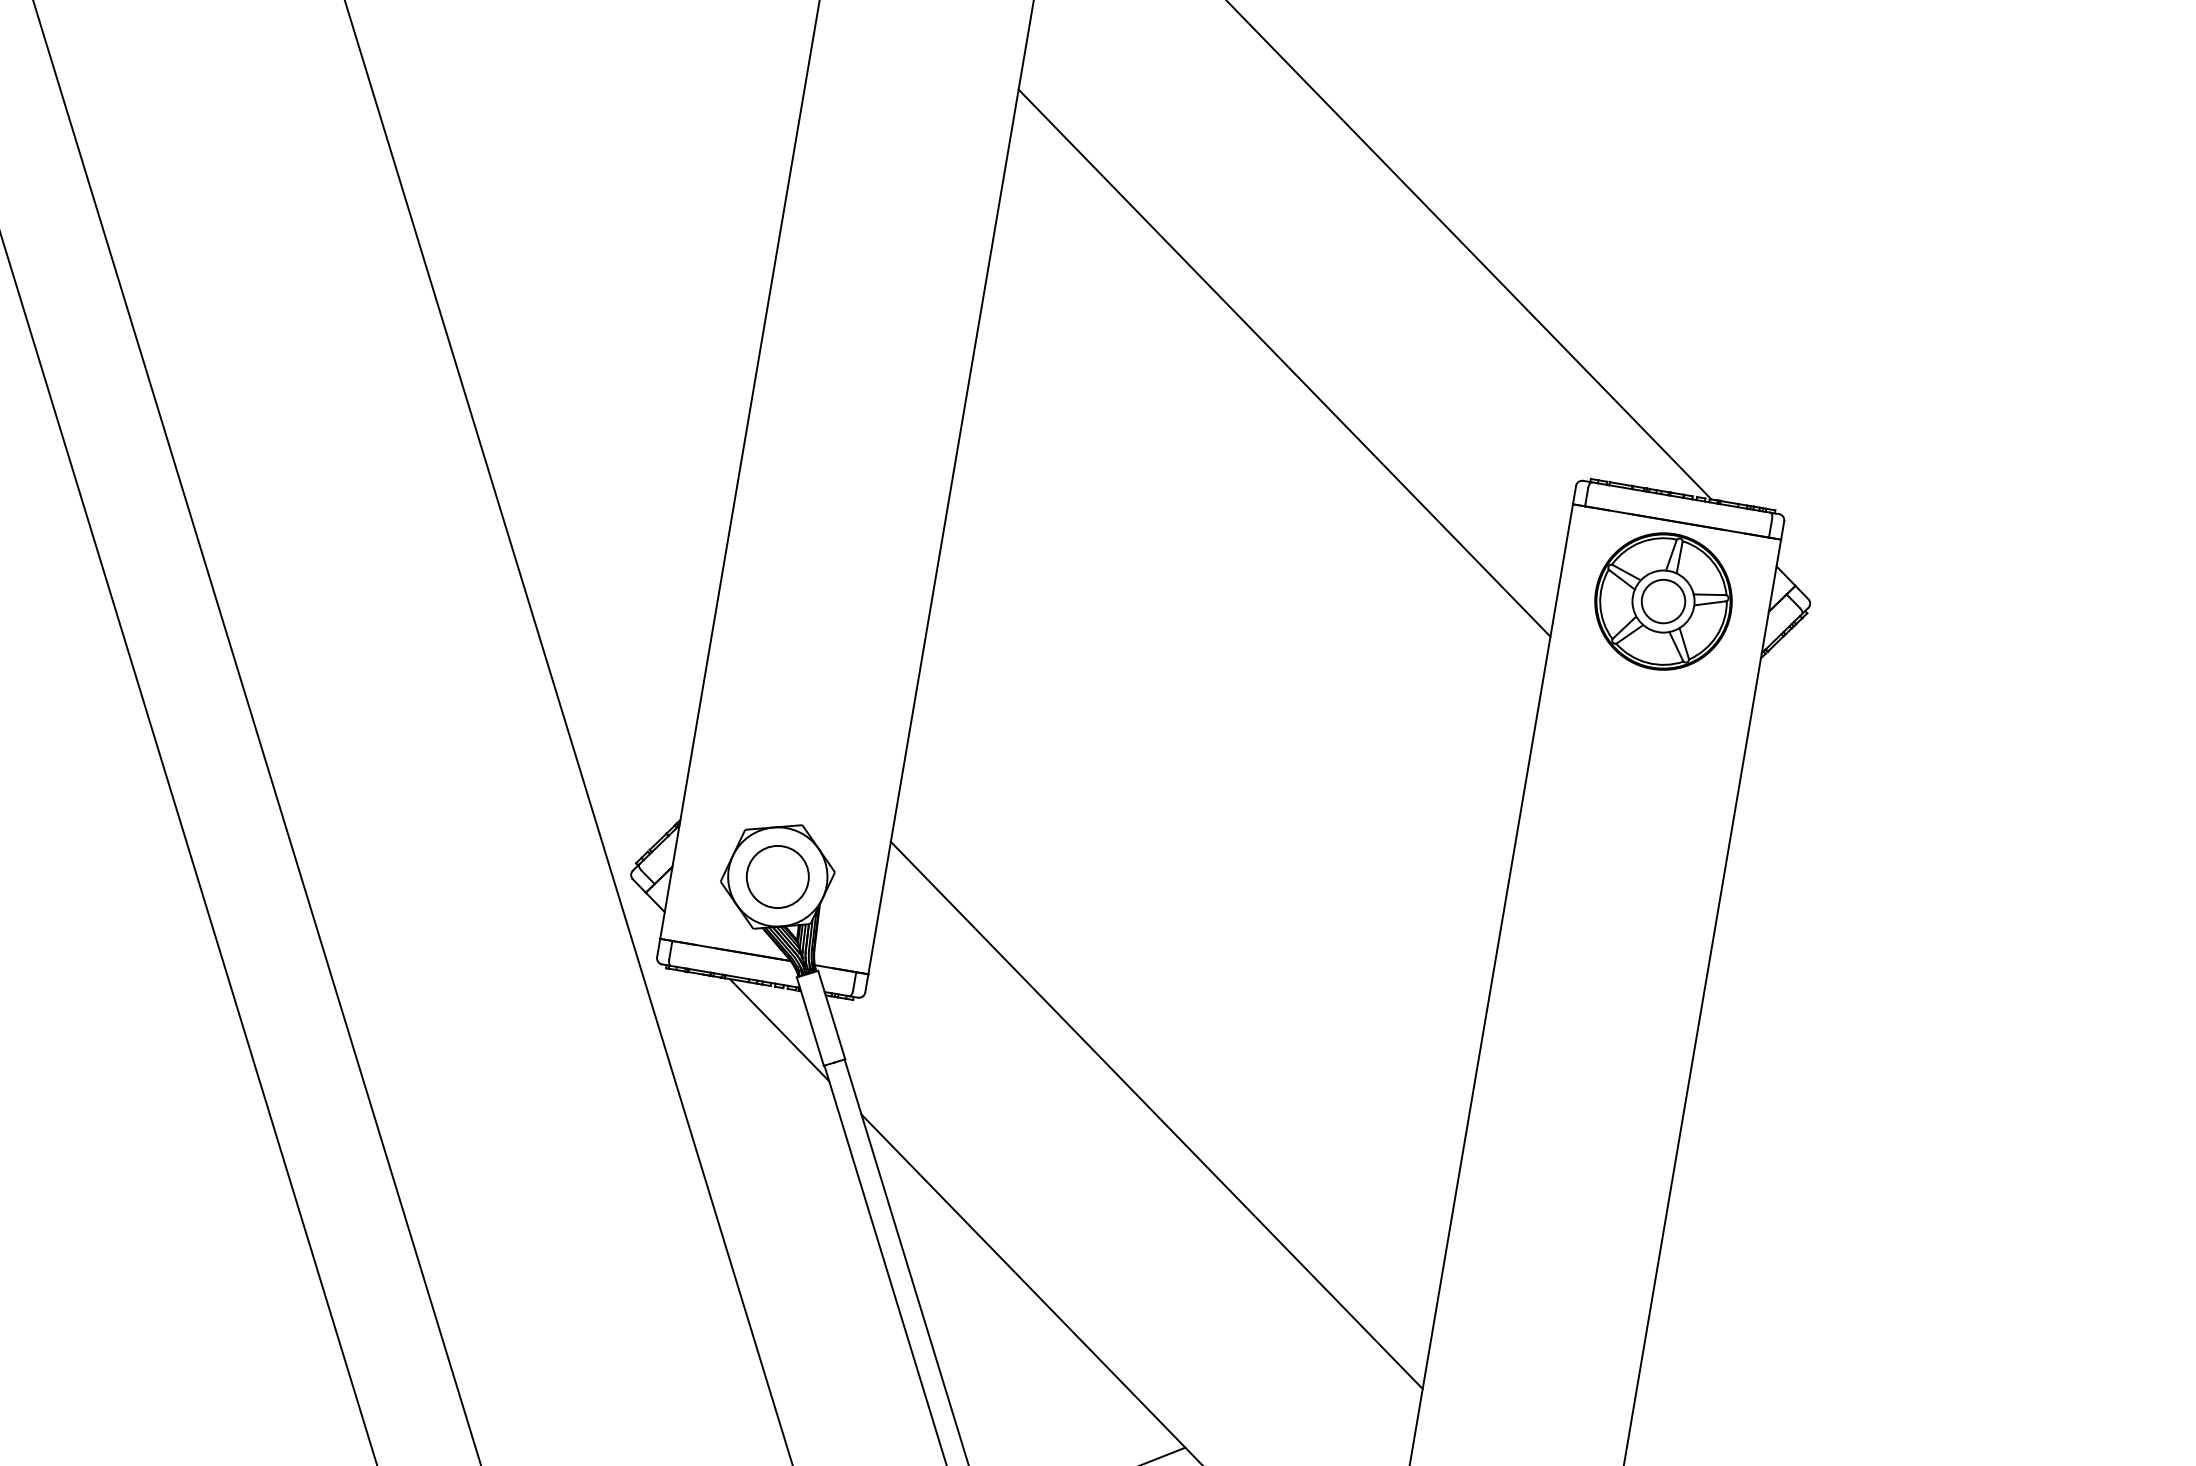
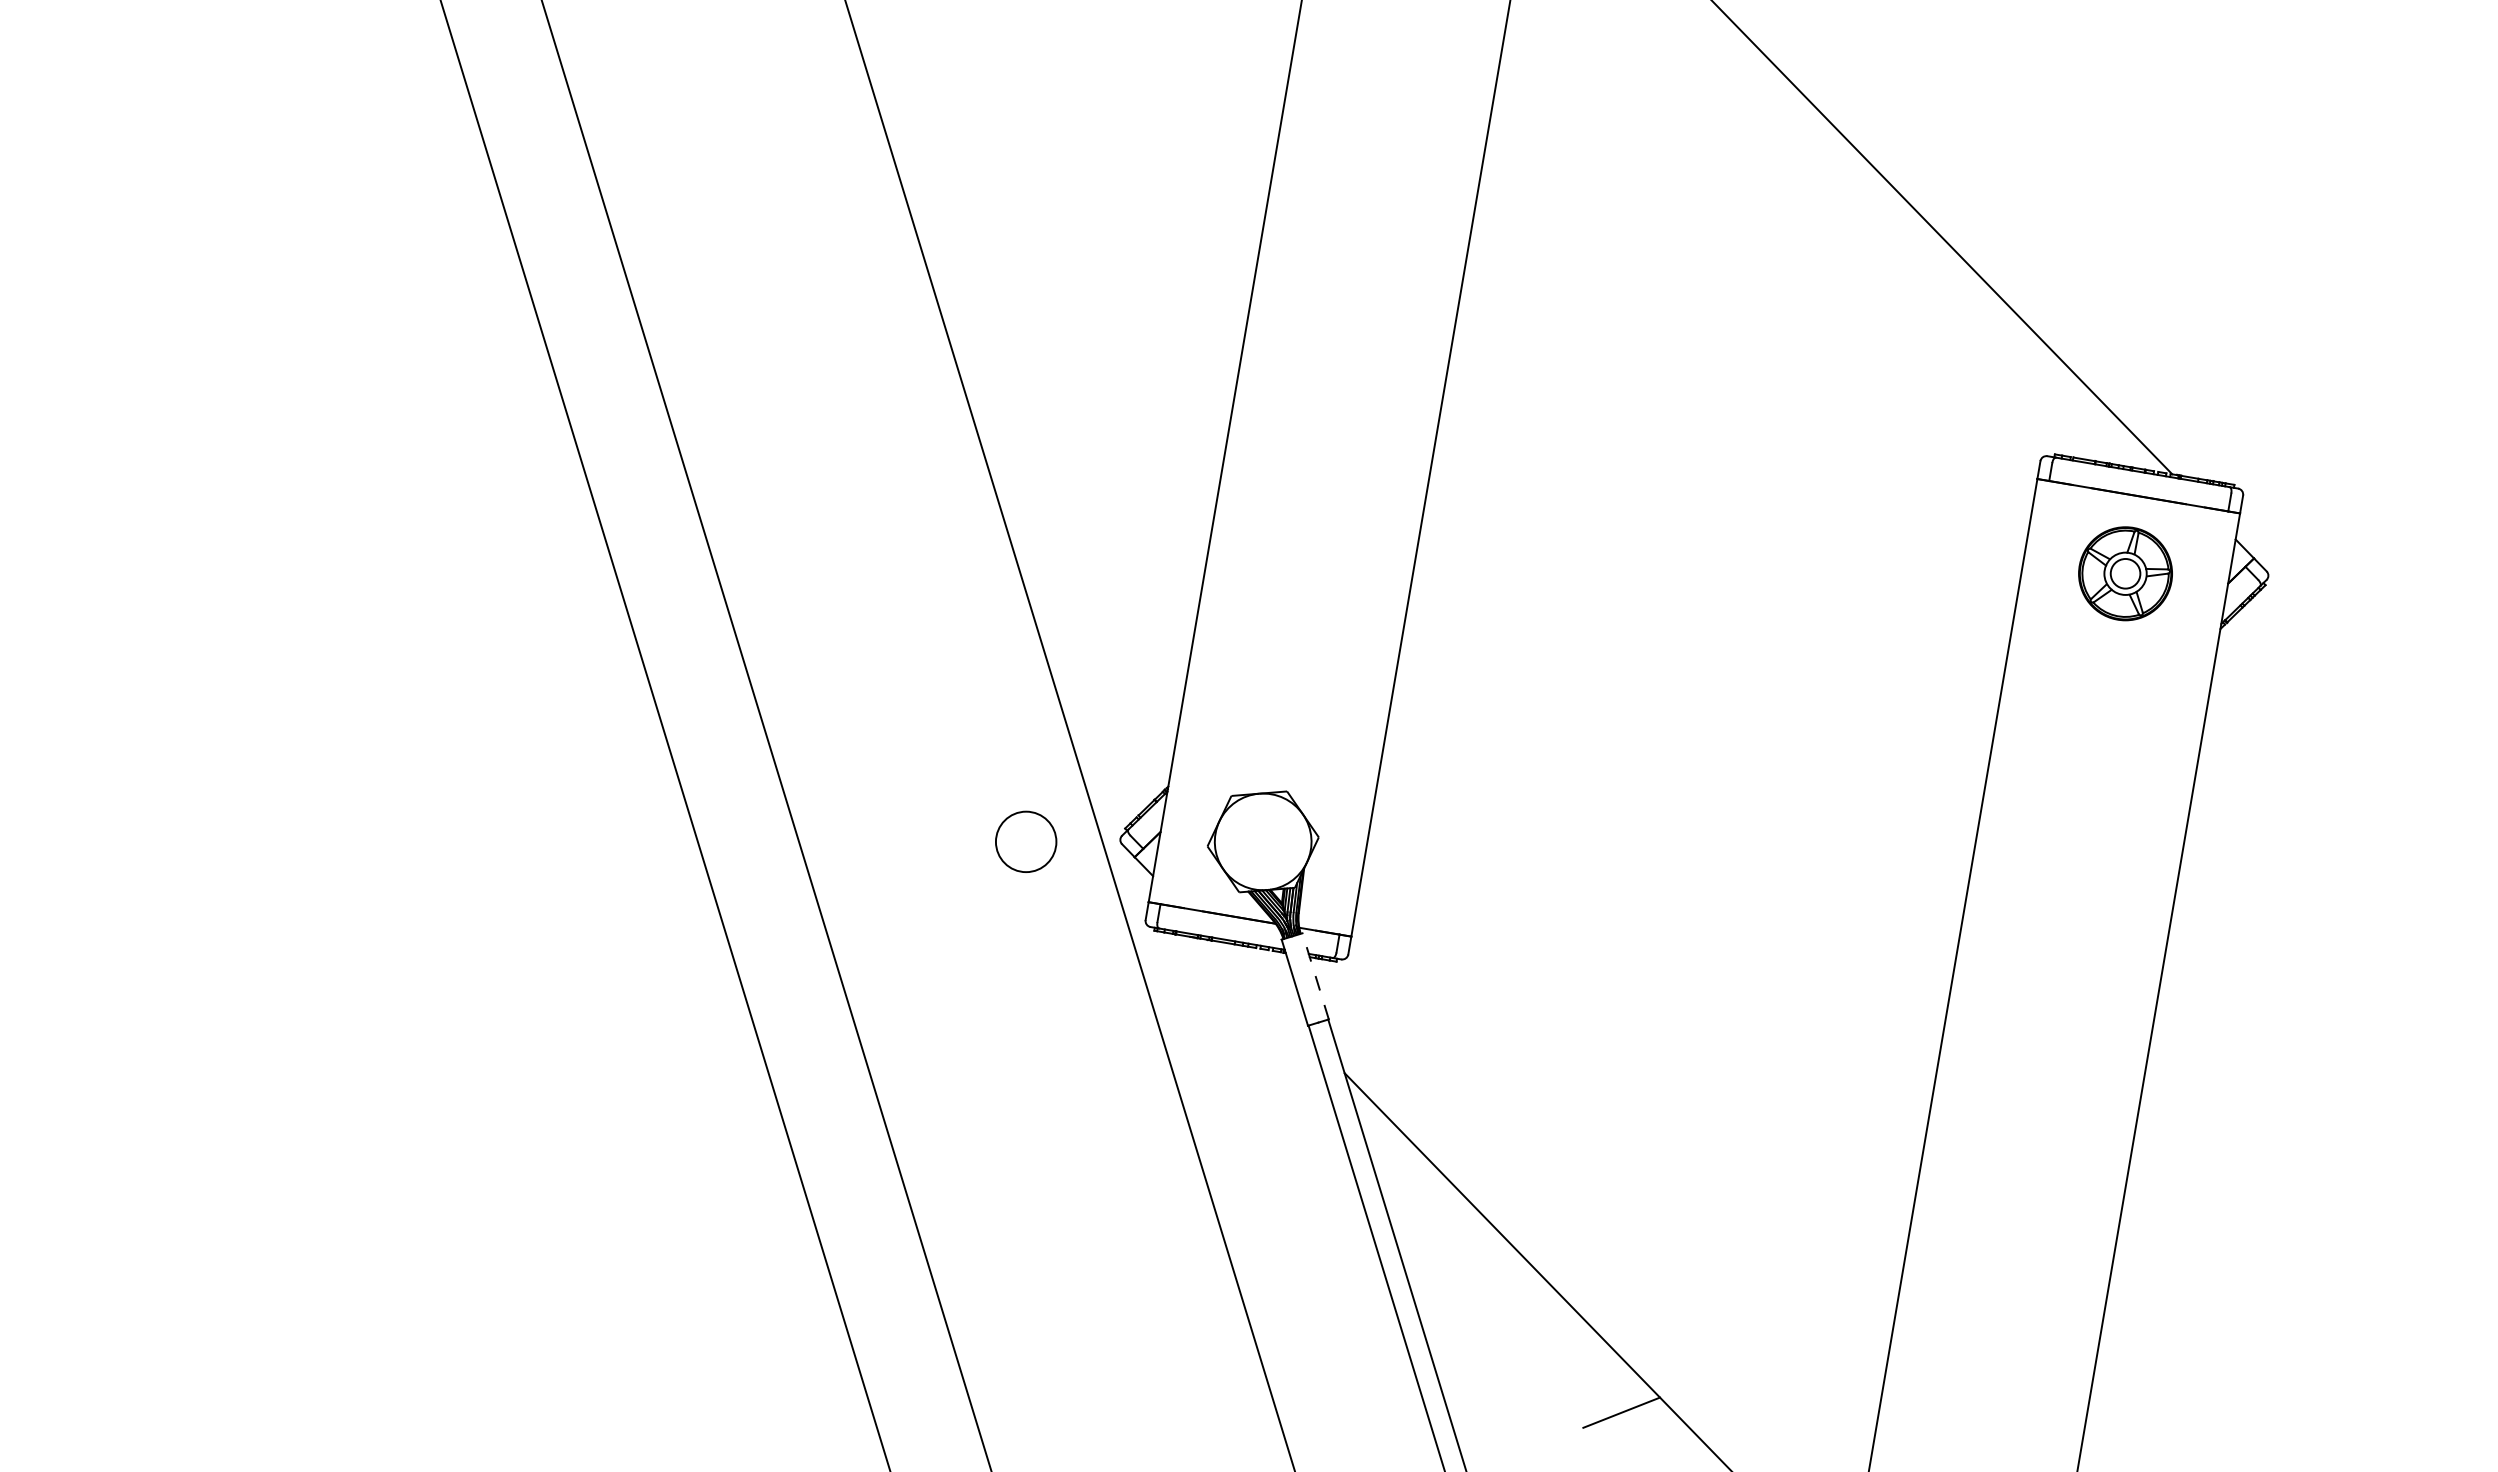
line: (1284, 363) -> (1756, 341), removed
part: (1663, 601) -> (2125, 573), size x0.7
circle: (778, 876) -> (1026, 841), moved
line: (831, 1014) -> (1315, 975), solid -> dashed
line: (779, 1029) -> (1264, 990), removed
line: (1157, 1114) -> (1632, 1073), removed

